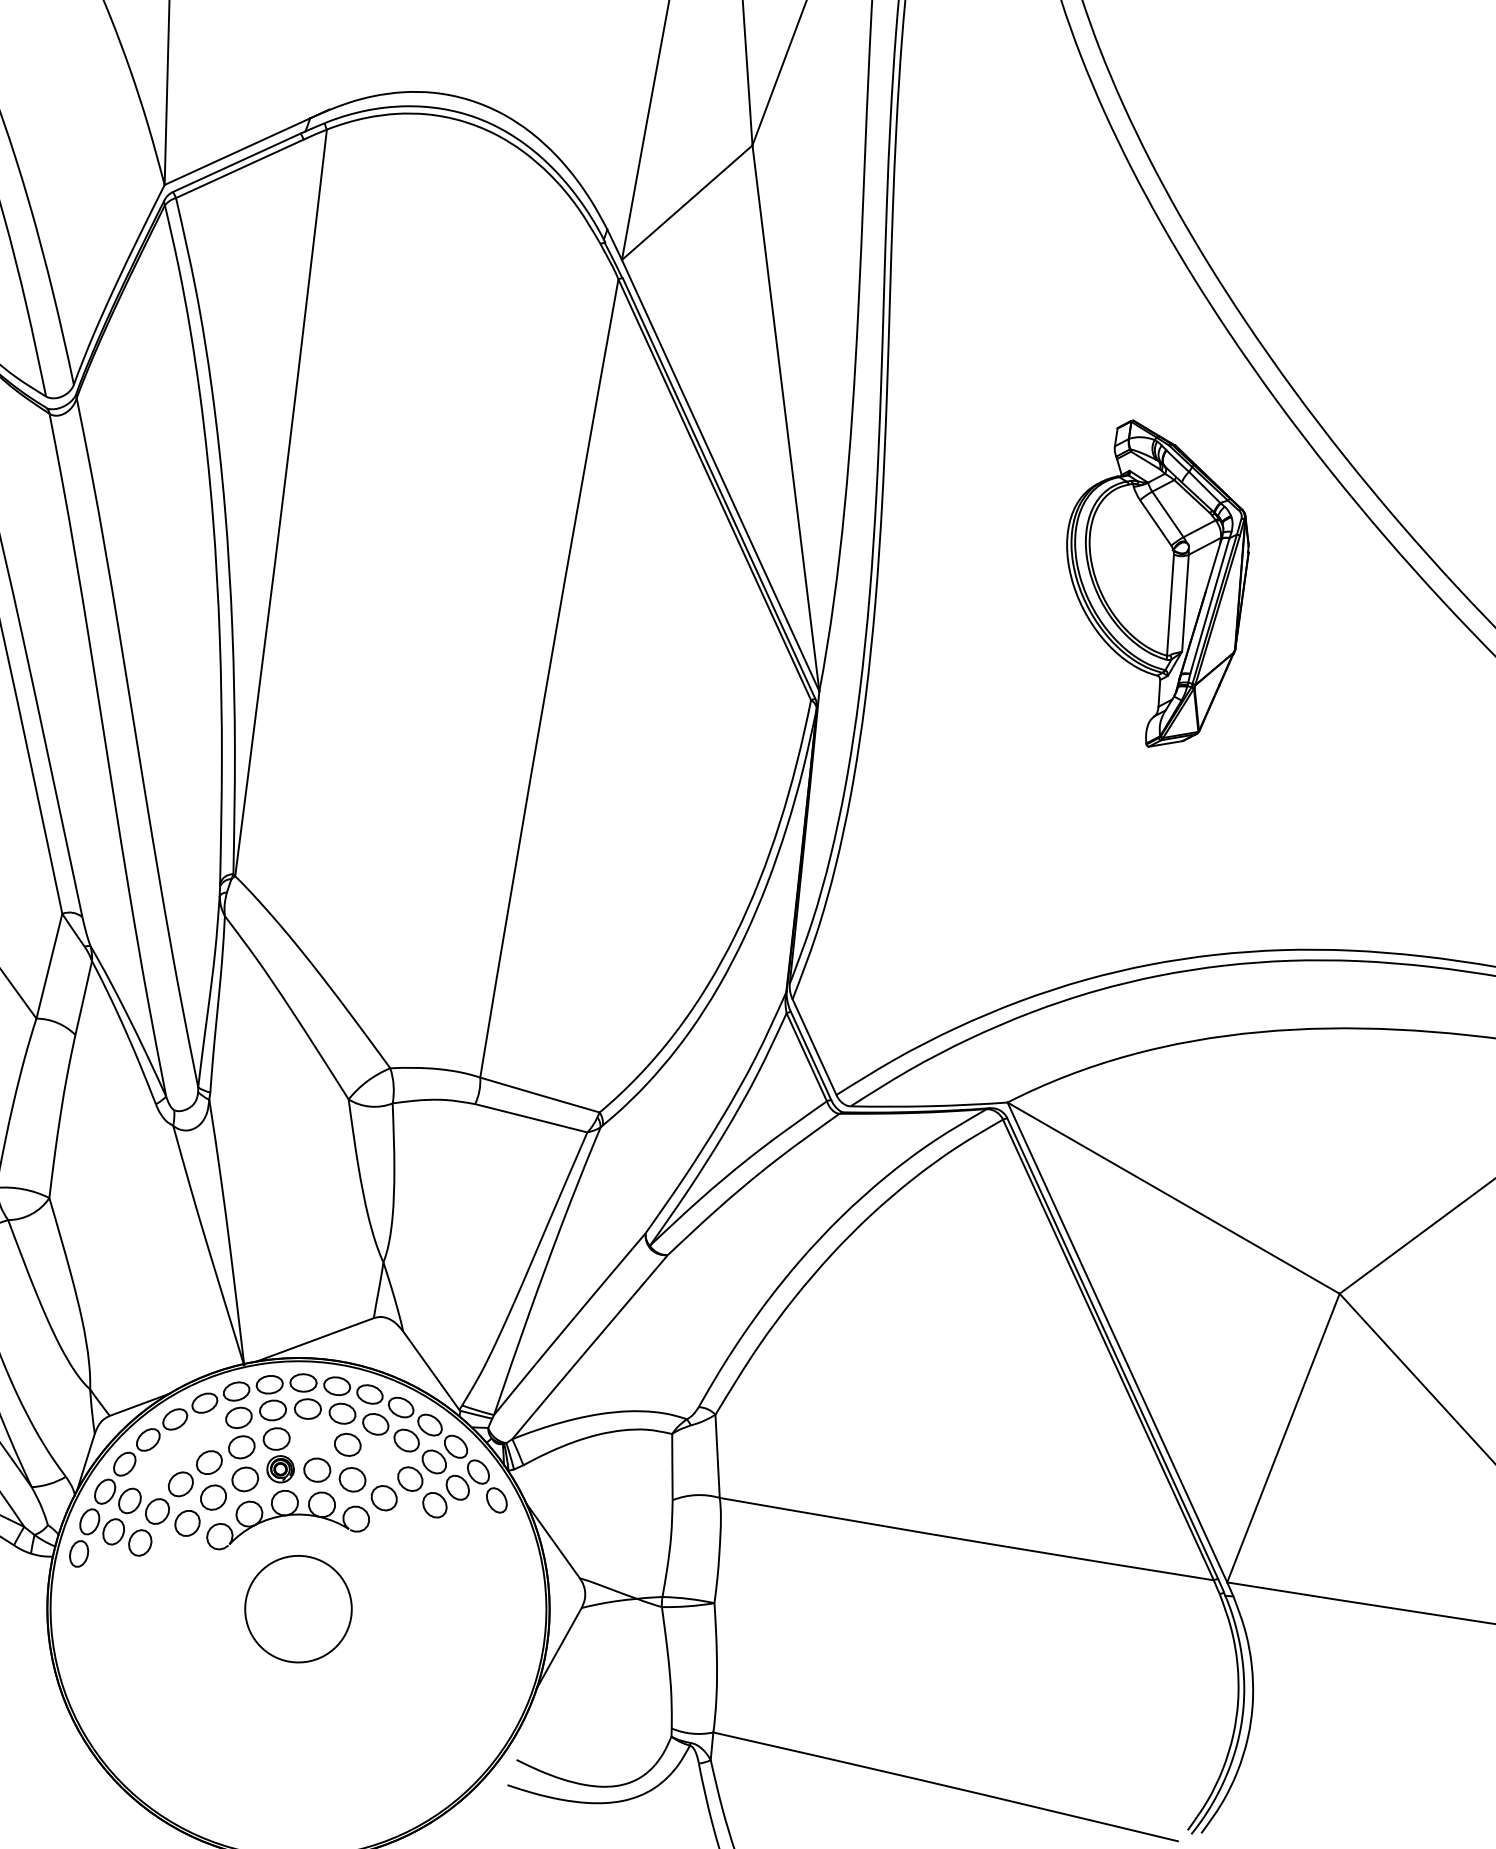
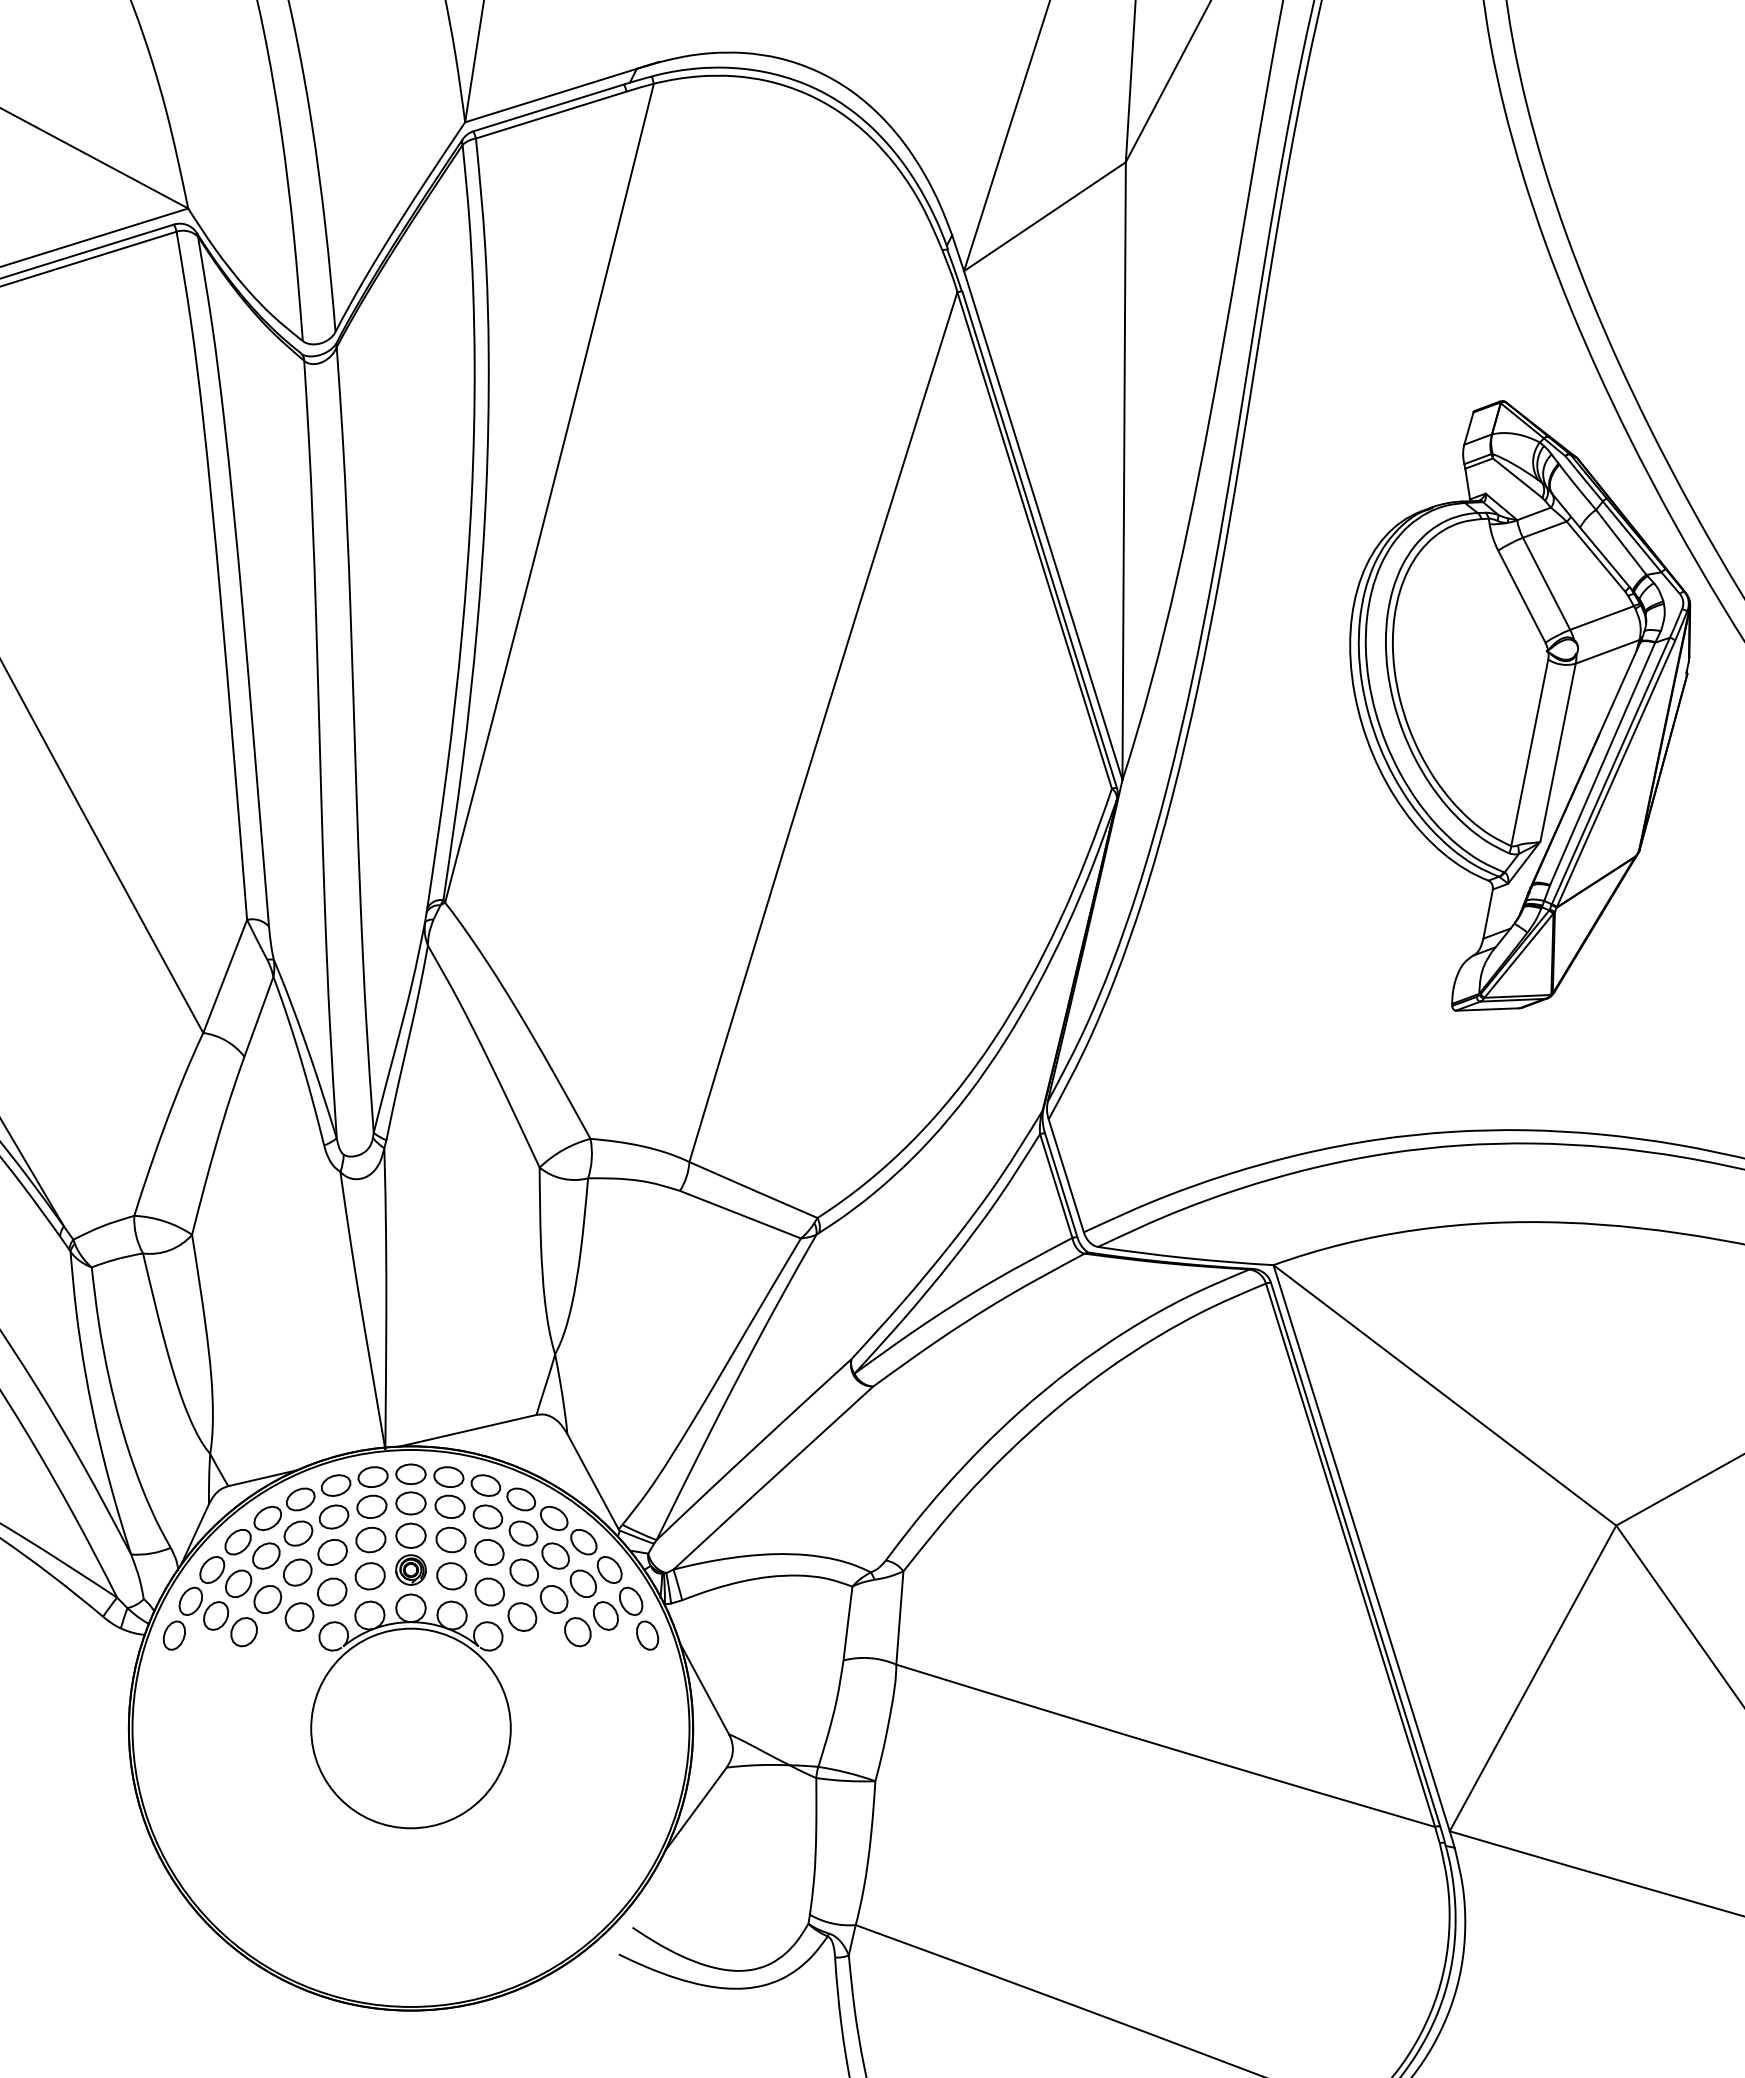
part: (1162, 580) -> (1520, 705), size x1.67
part: (311, 1437) -> (450, 1539), added
part: (179, 1452) -> (300, 1536), added
part: (380, 1458) -> (523, 1572), added
circle: (298, 1609) -> (410, 1728), size x1.67

